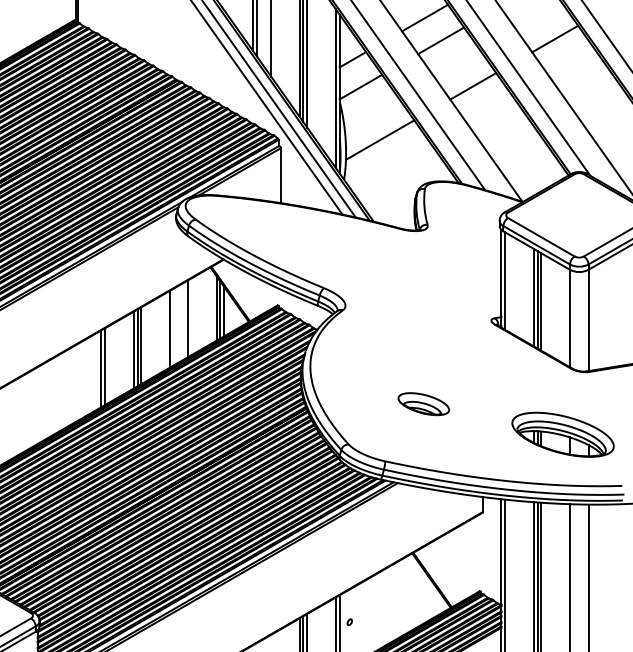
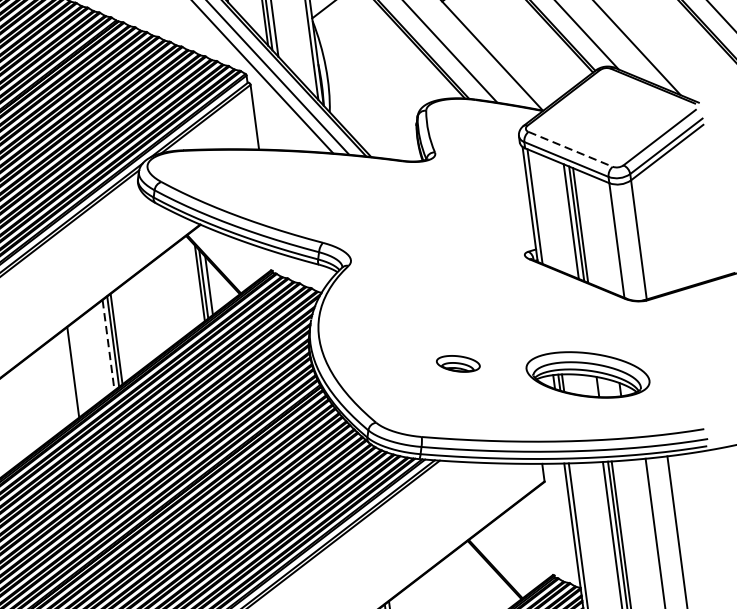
line: (380, 139) -> (366, 59), removed
line: (541, 237) -> (570, 149), solid -> dashed
line: (188, 318) -> (168, 299), removed
line: (169, 329) -> (147, 315), removed
line: (133, 350) -> (108, 345), solid -> dashed
line: (104, 366) -> (76, 368), removed
part: (423, 404) -> (457, 364), size x0.7
part: (562, 434) -> (587, 374), moved

